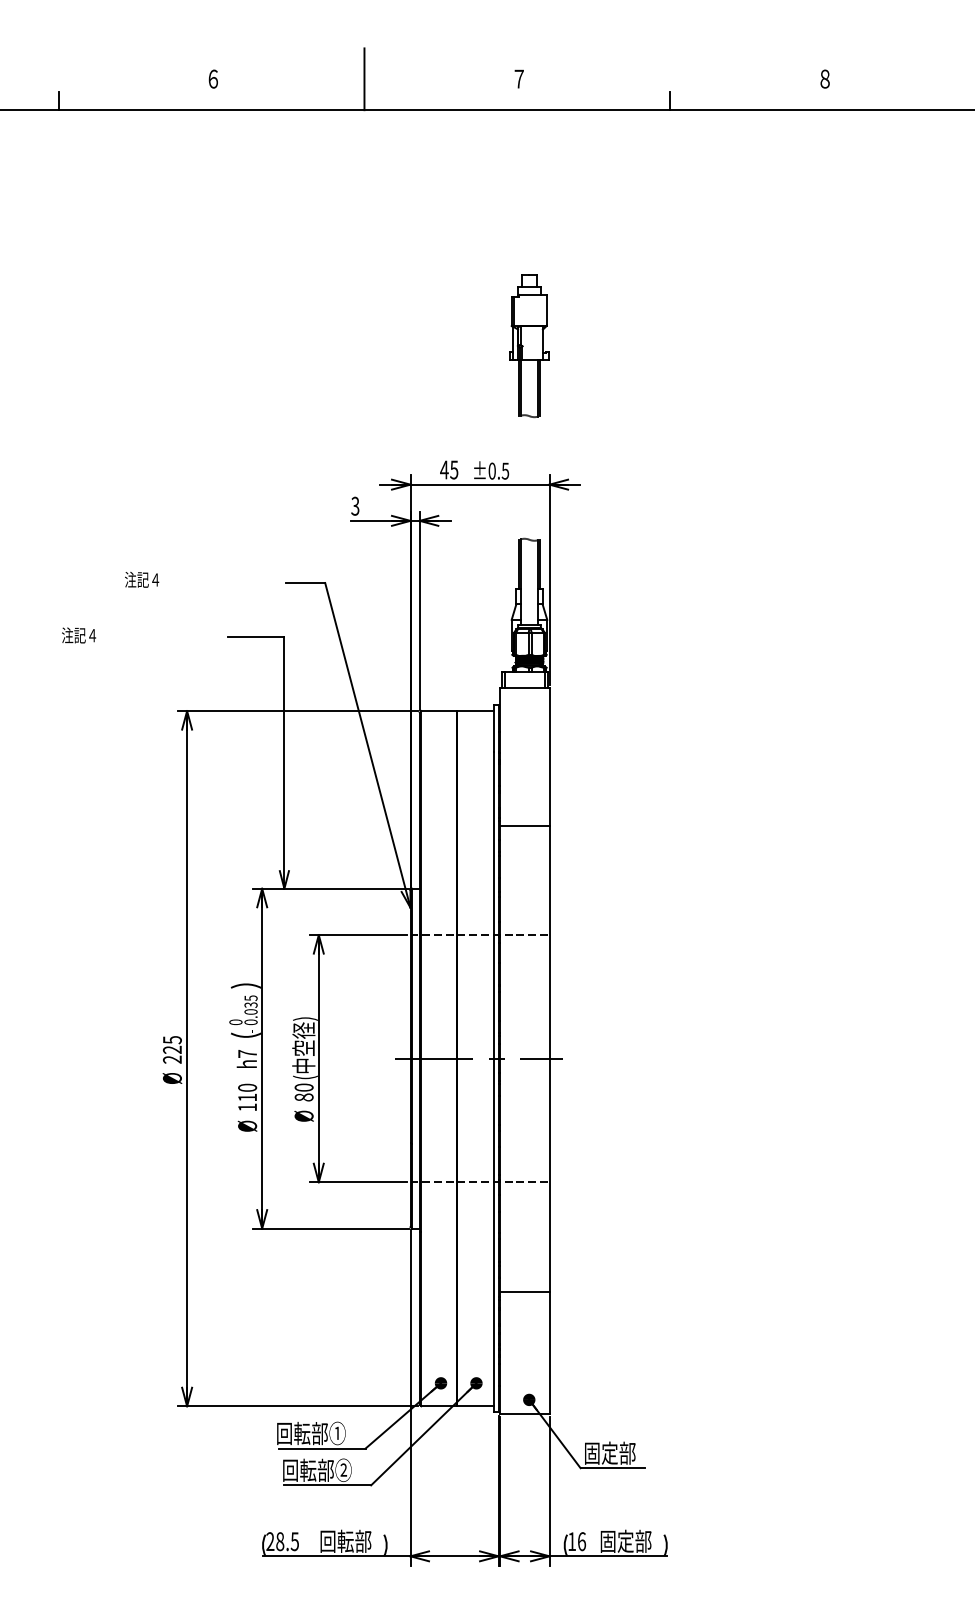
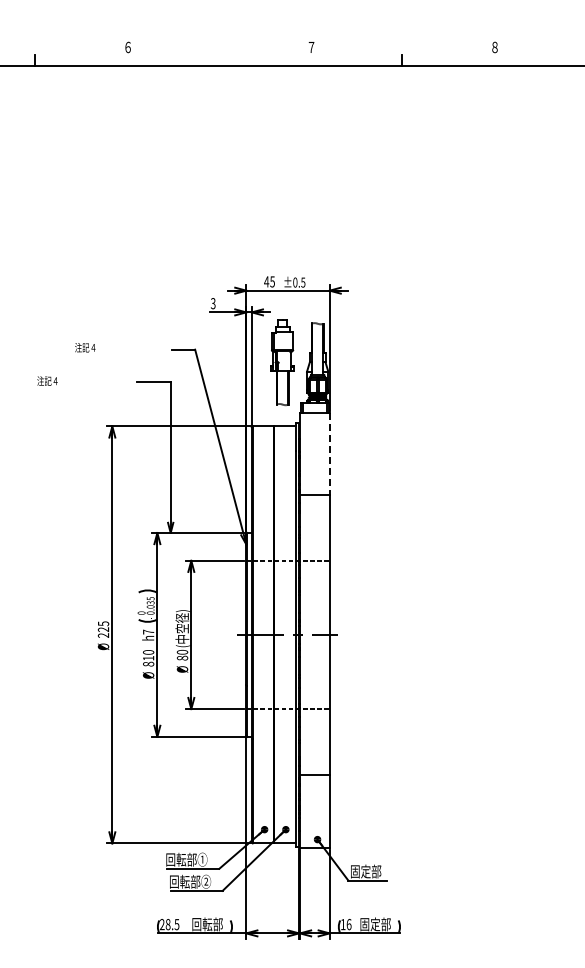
line: (364, 79) -> (218, 47), removed
part: (529, 345) -> (282, 362), moved
line: (549, 757) -> (329, 454), solid -> dashed
text: (247, 1106) -> (148, 663), 110 -> 810

